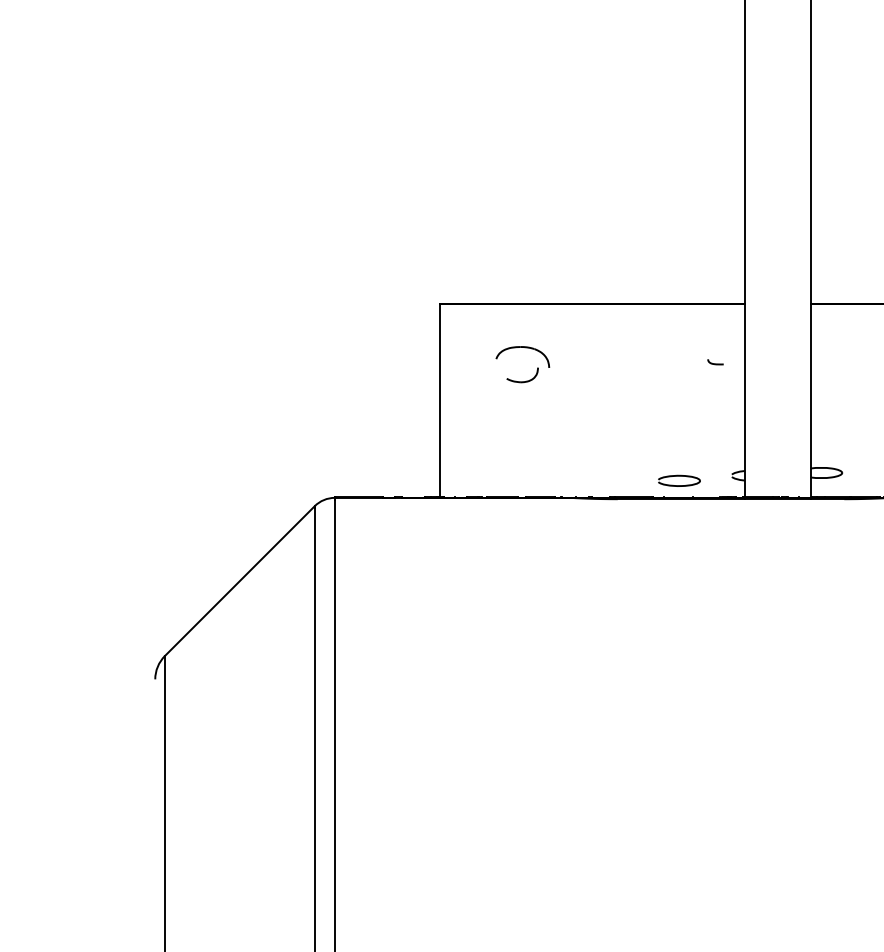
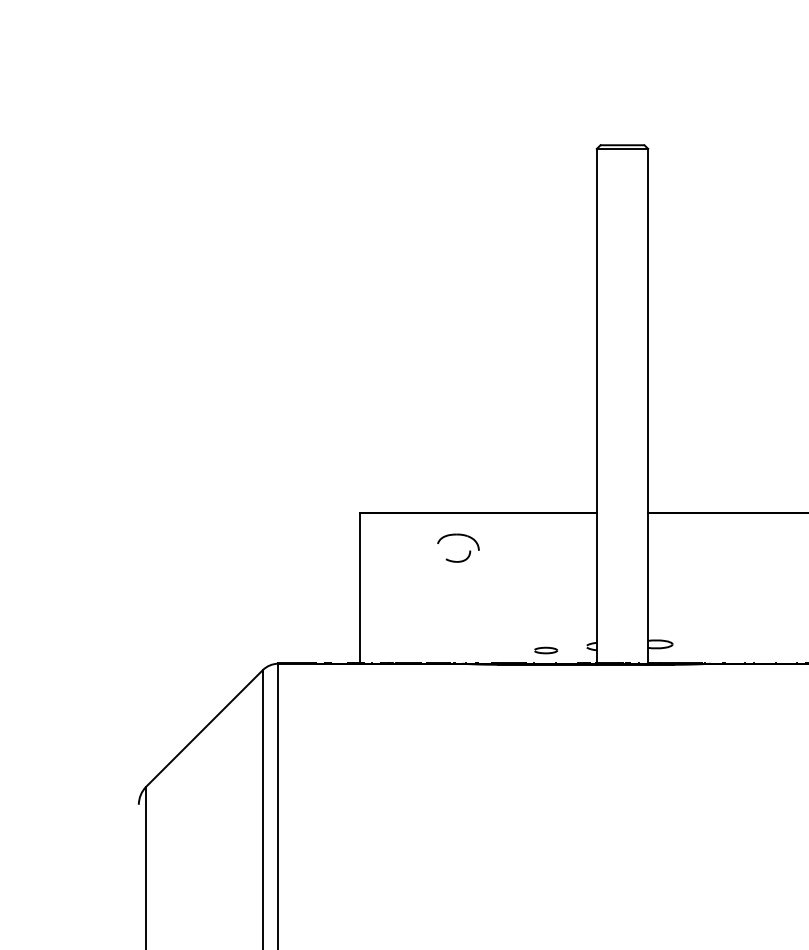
curve: (713, 362) -> (572, 558), removed
part: (537, 367) -> (469, 550), moved
part: (678, 480) -> (545, 650), size x0.7

